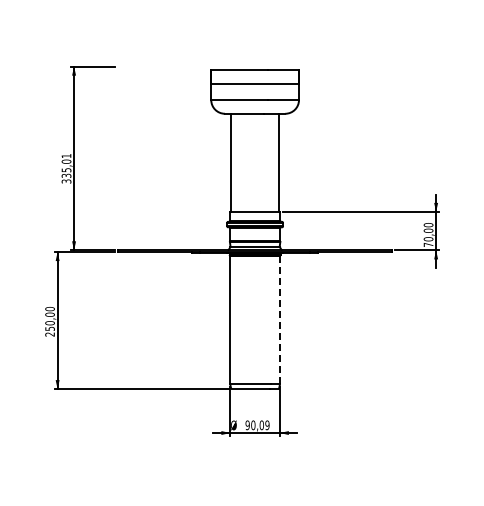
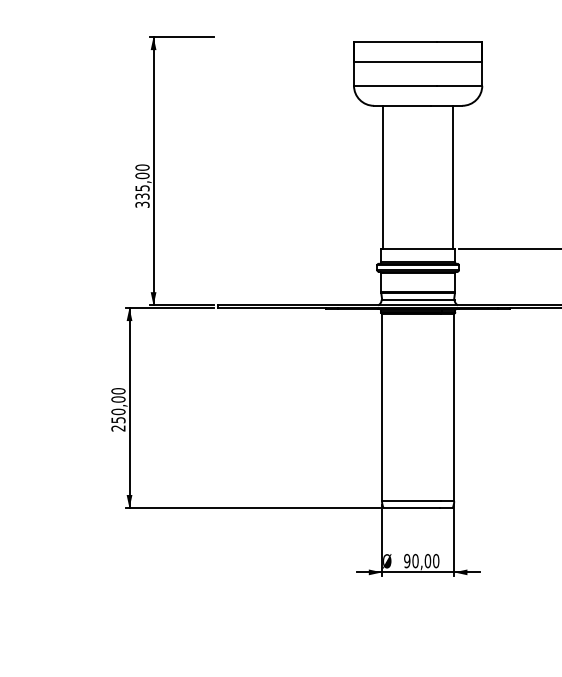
text: (66, 155) -> (142, 166), 335,01 -> 335,00
line: (279, 320) -> (453, 407), dashed -> solid
text: (267, 425) -> (436, 561), 90,09 -> 90,00

